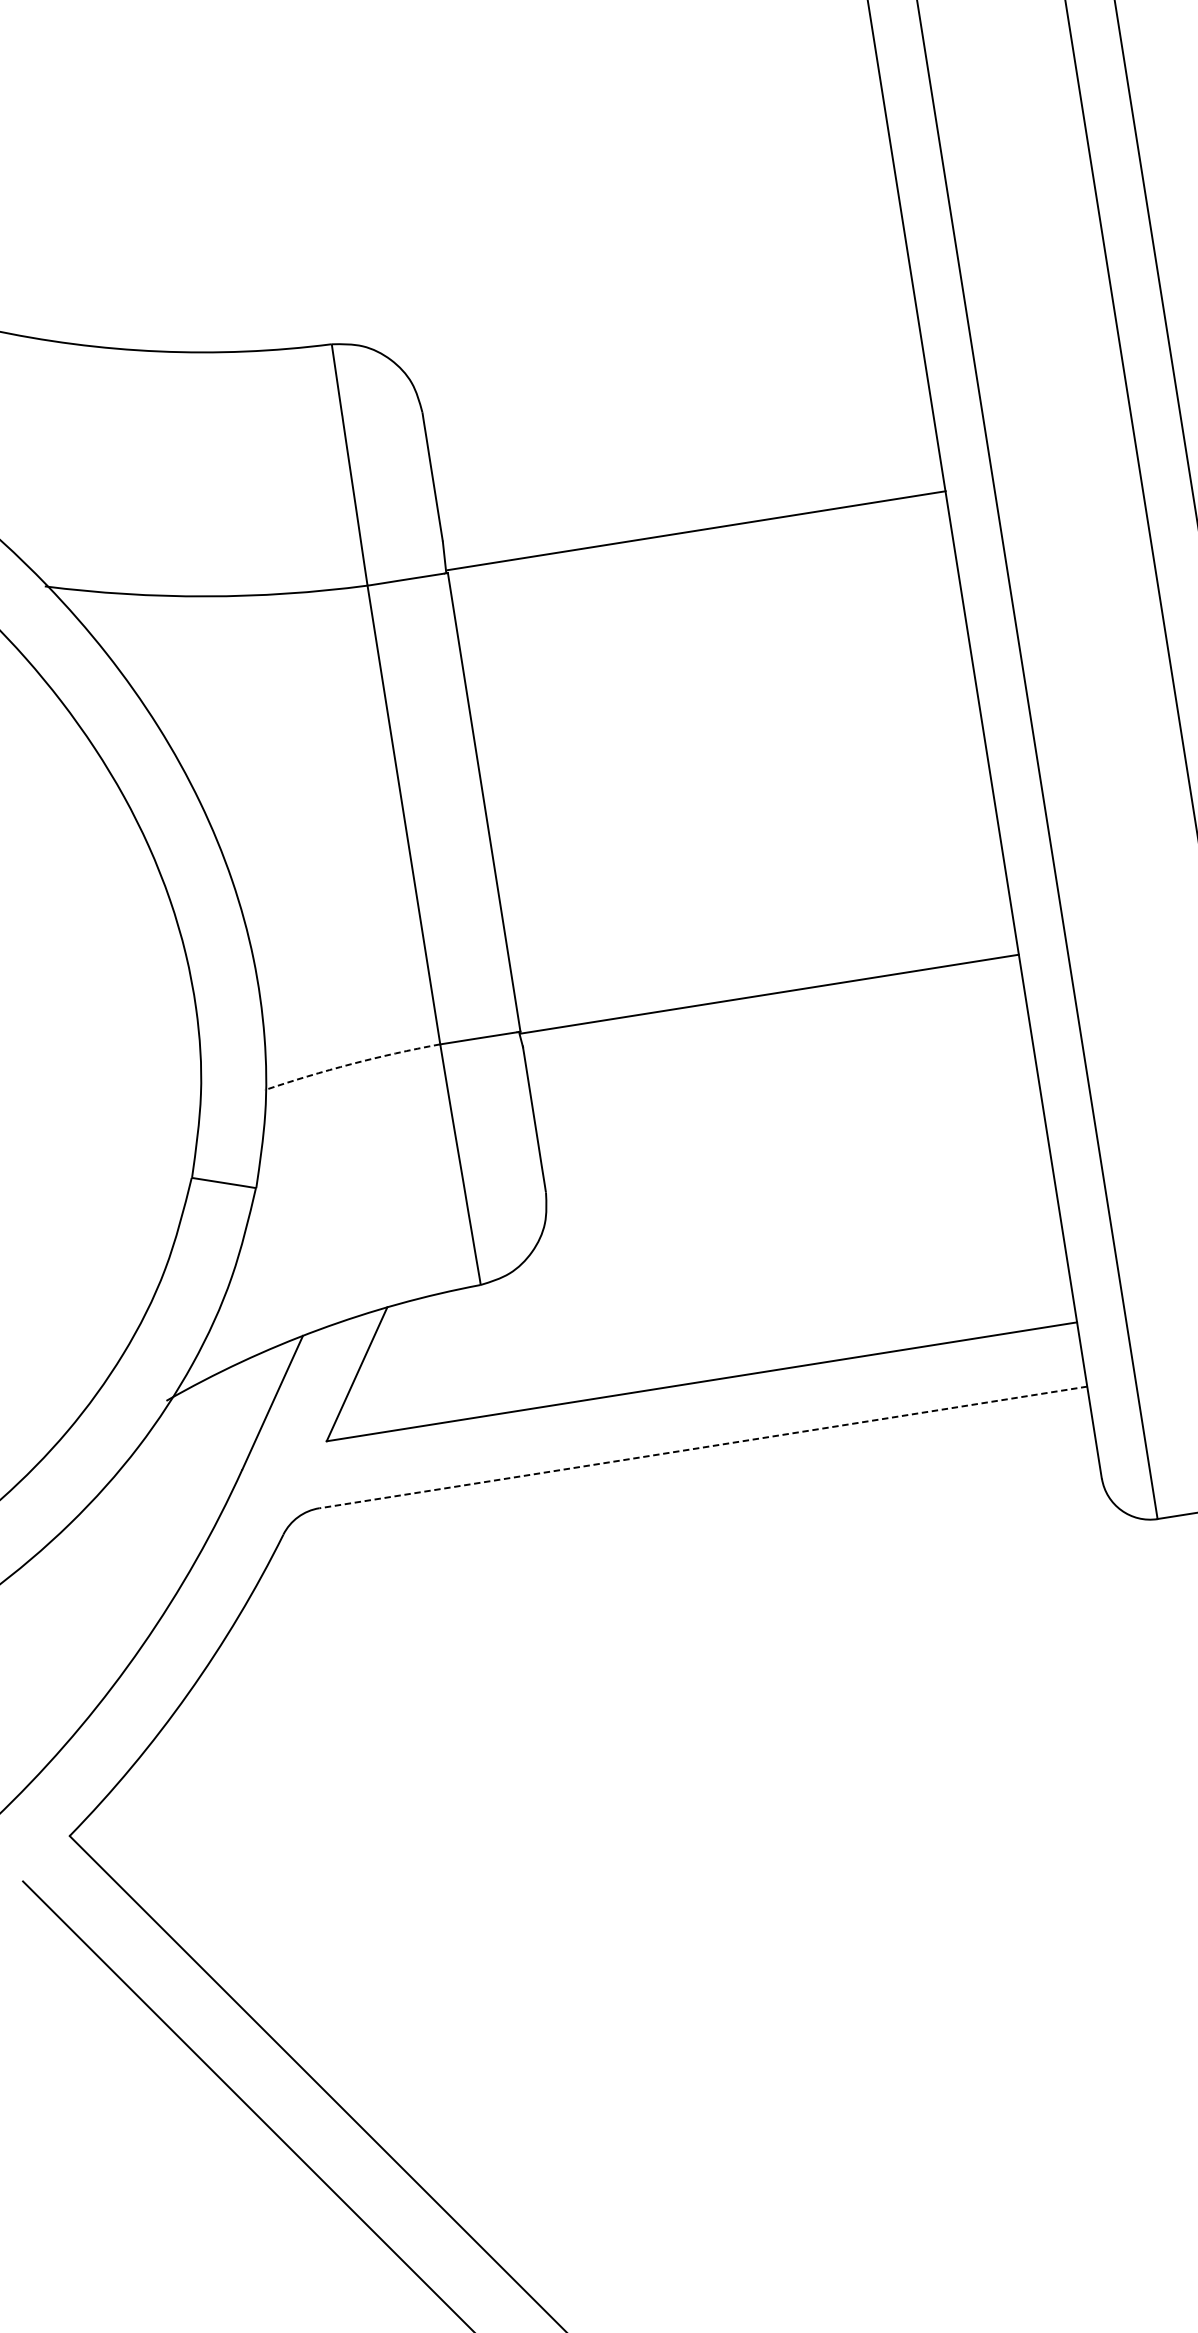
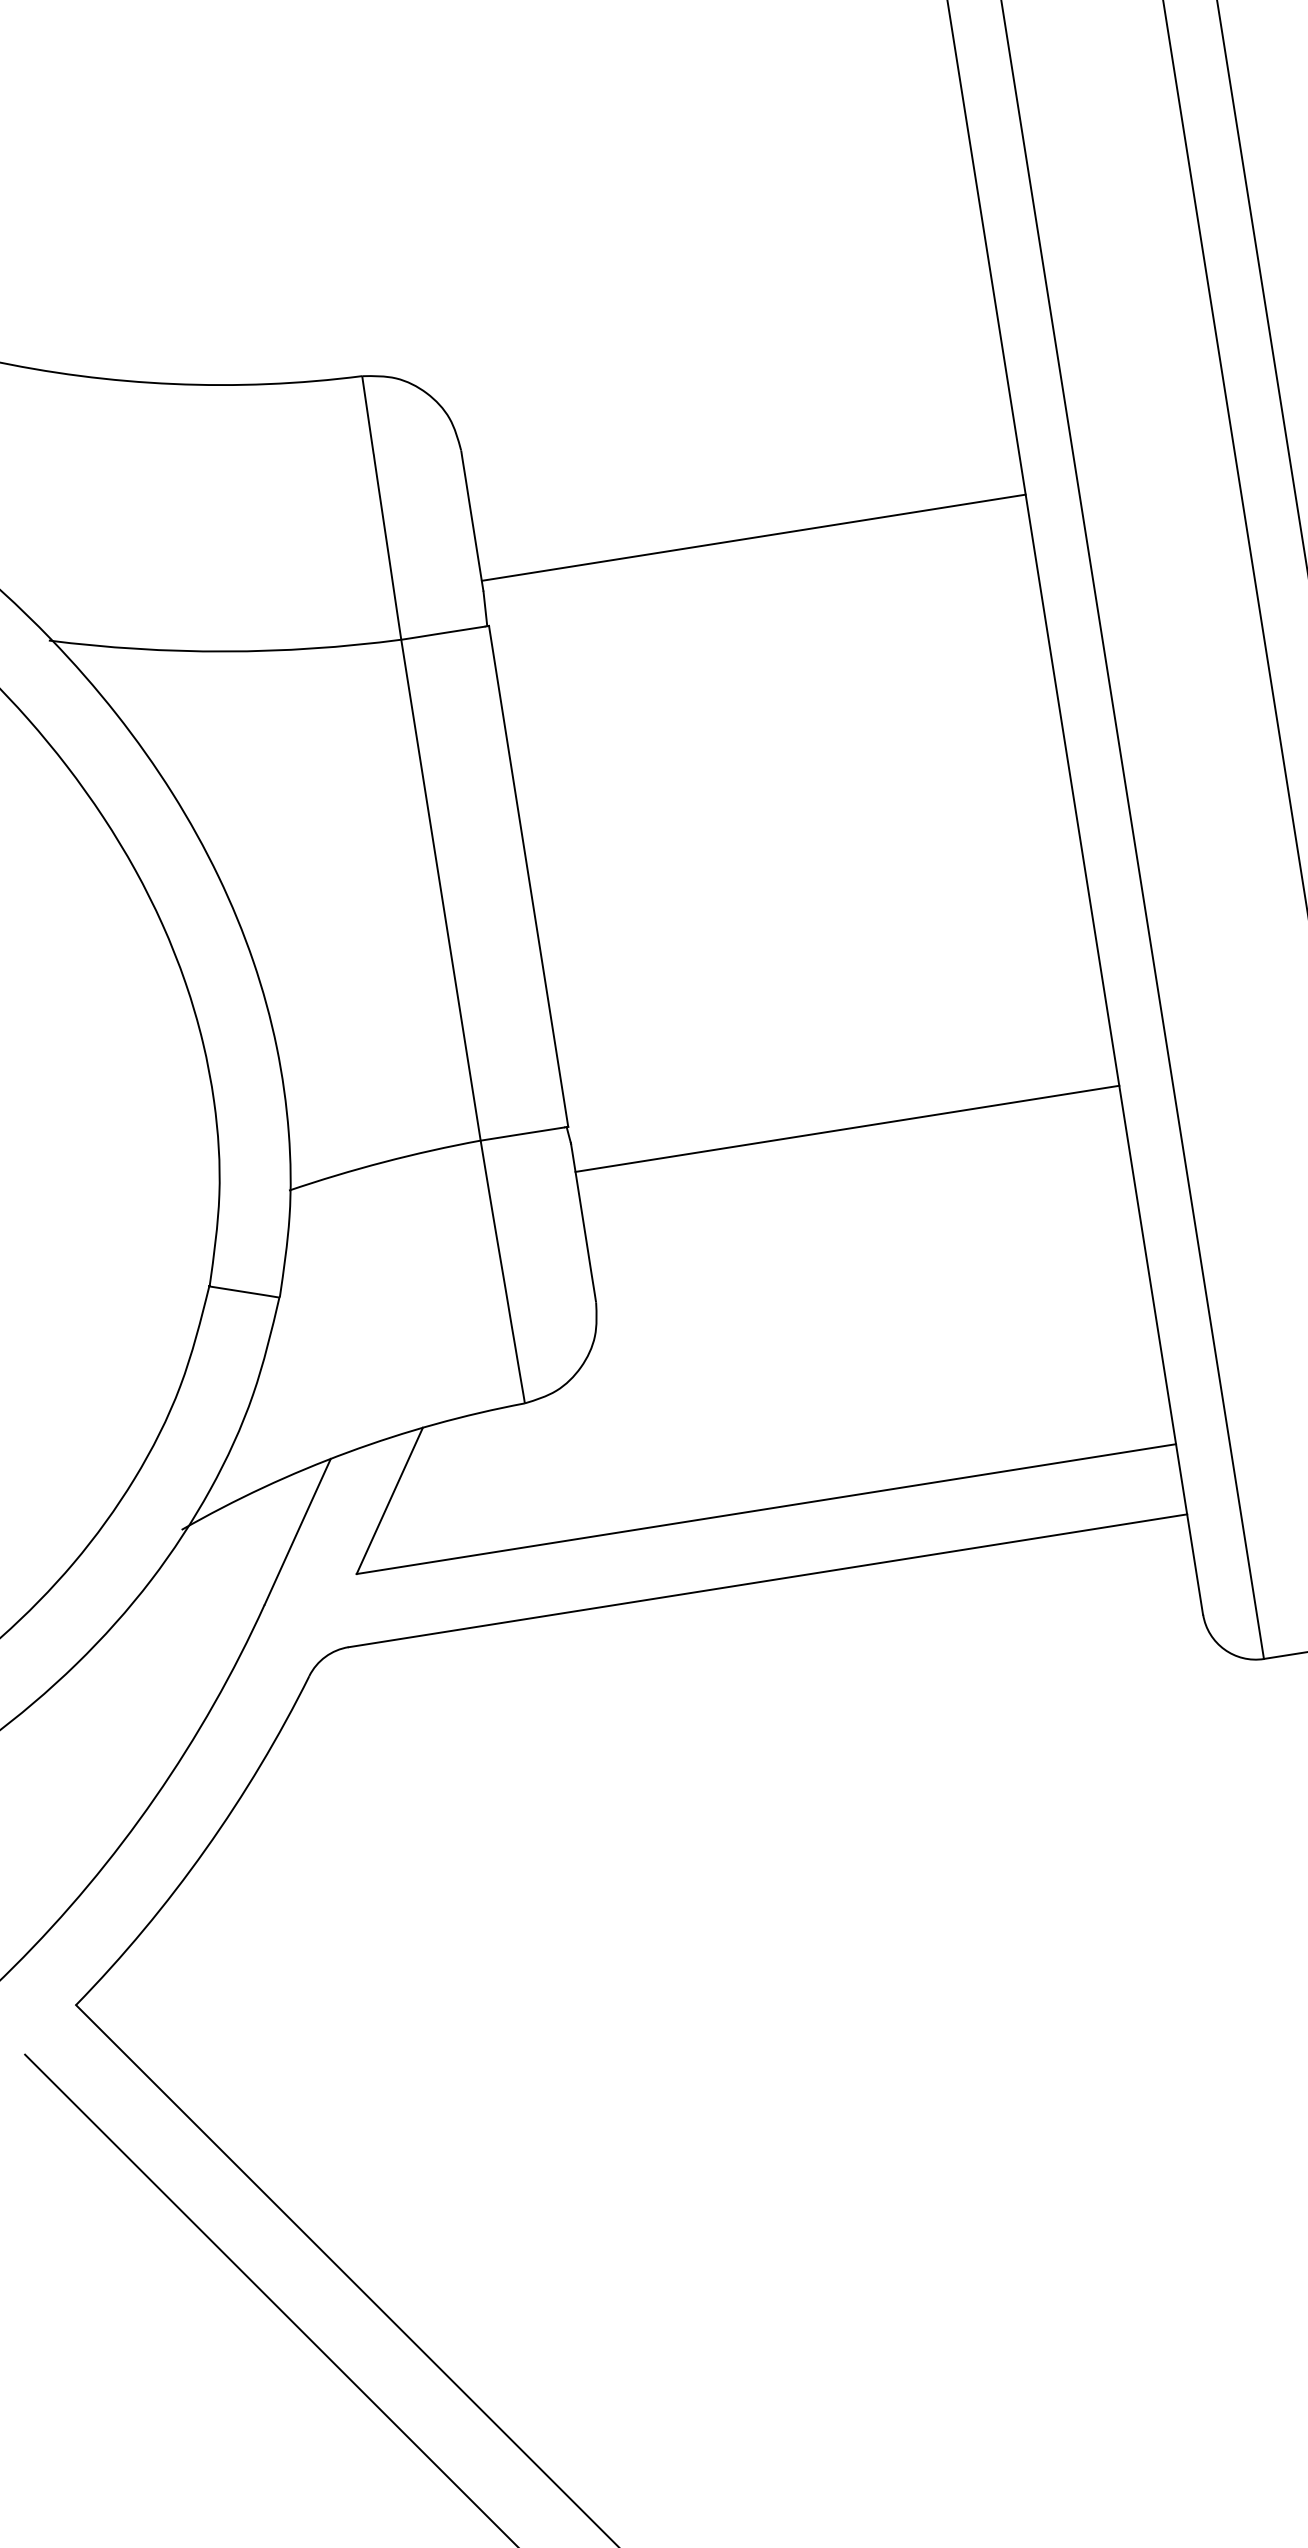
line: (696, 530) -> (753, 537), moved
line: (769, 993) -> (847, 1128), moved
arc: (351, 1064) -> (383, 1162), dashed -> solid
line: (702, 1447) -> (767, 1580), dashed -> solid

